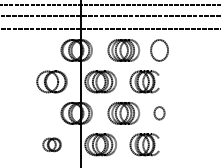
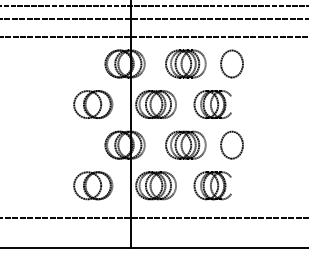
part: (159, 112) -> (231, 144), size x1.67
part: (52, 144) -> (93, 185), size x1.67

